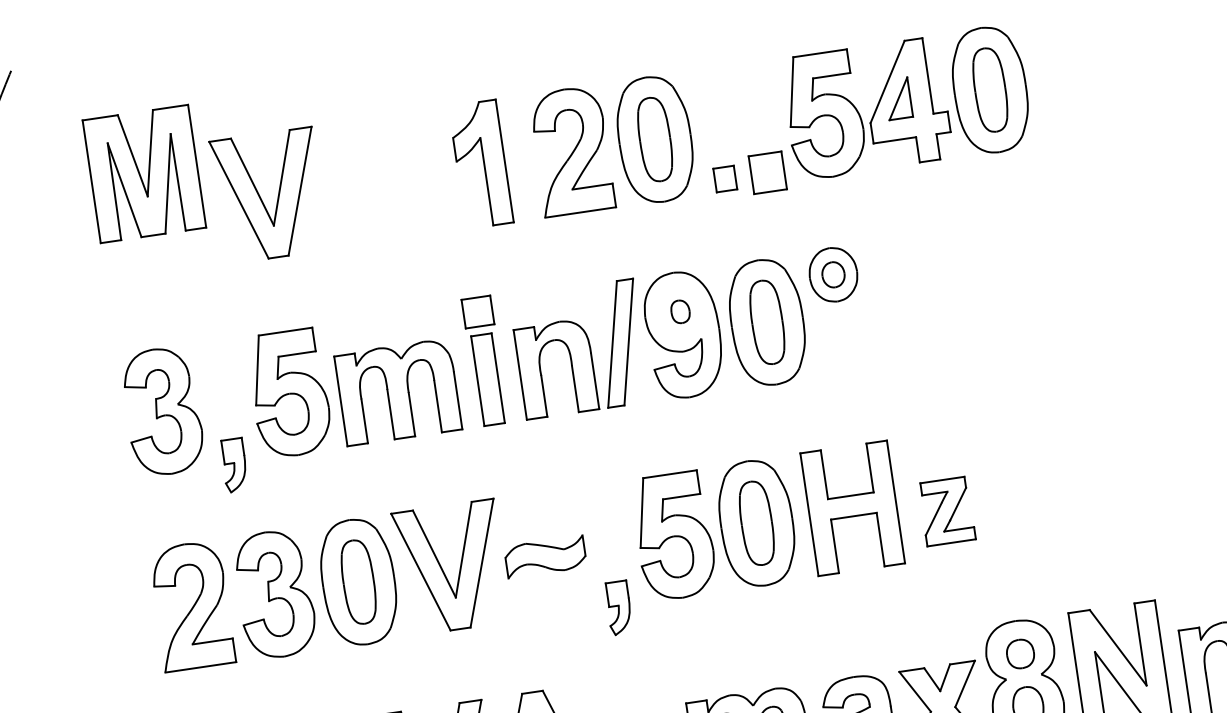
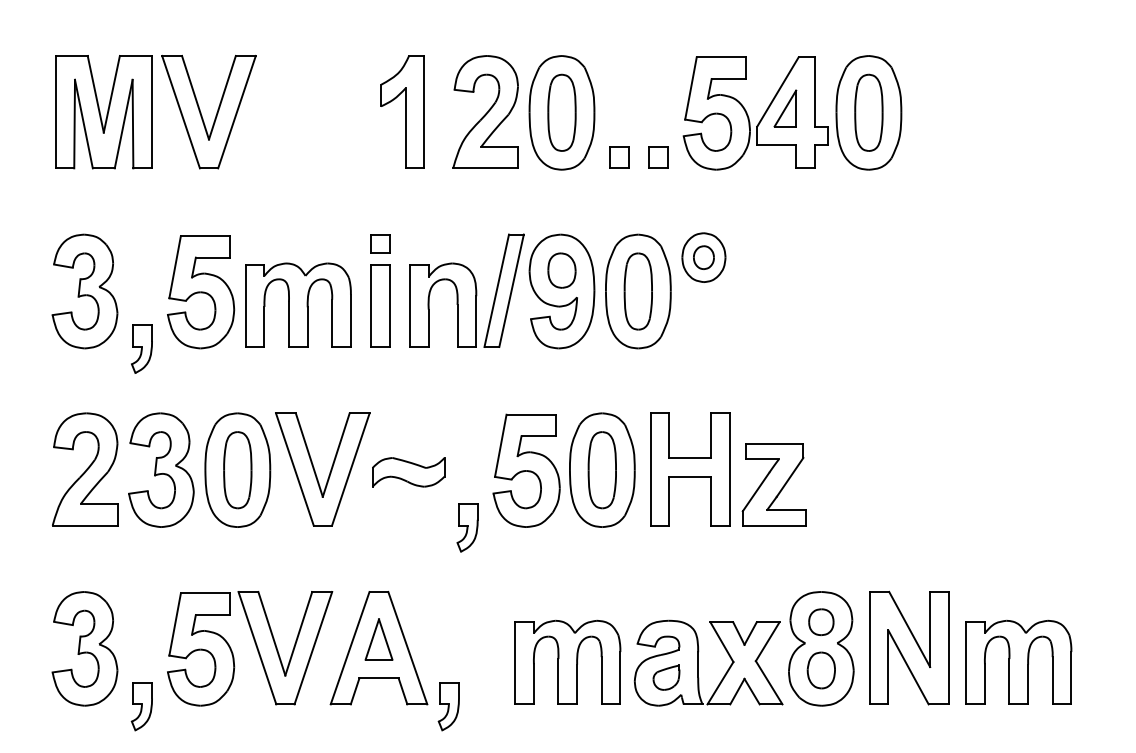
part: (767, 172) -> (658, 157), size x0.62
part: (144, 174) -> (103, 112), moved
part: (477, 311) -> (380, 243), size x0.71
part: (680, 311) -> (561, 270), size x1.67
part: (946, 511) -> (773, 484), size x1.43

